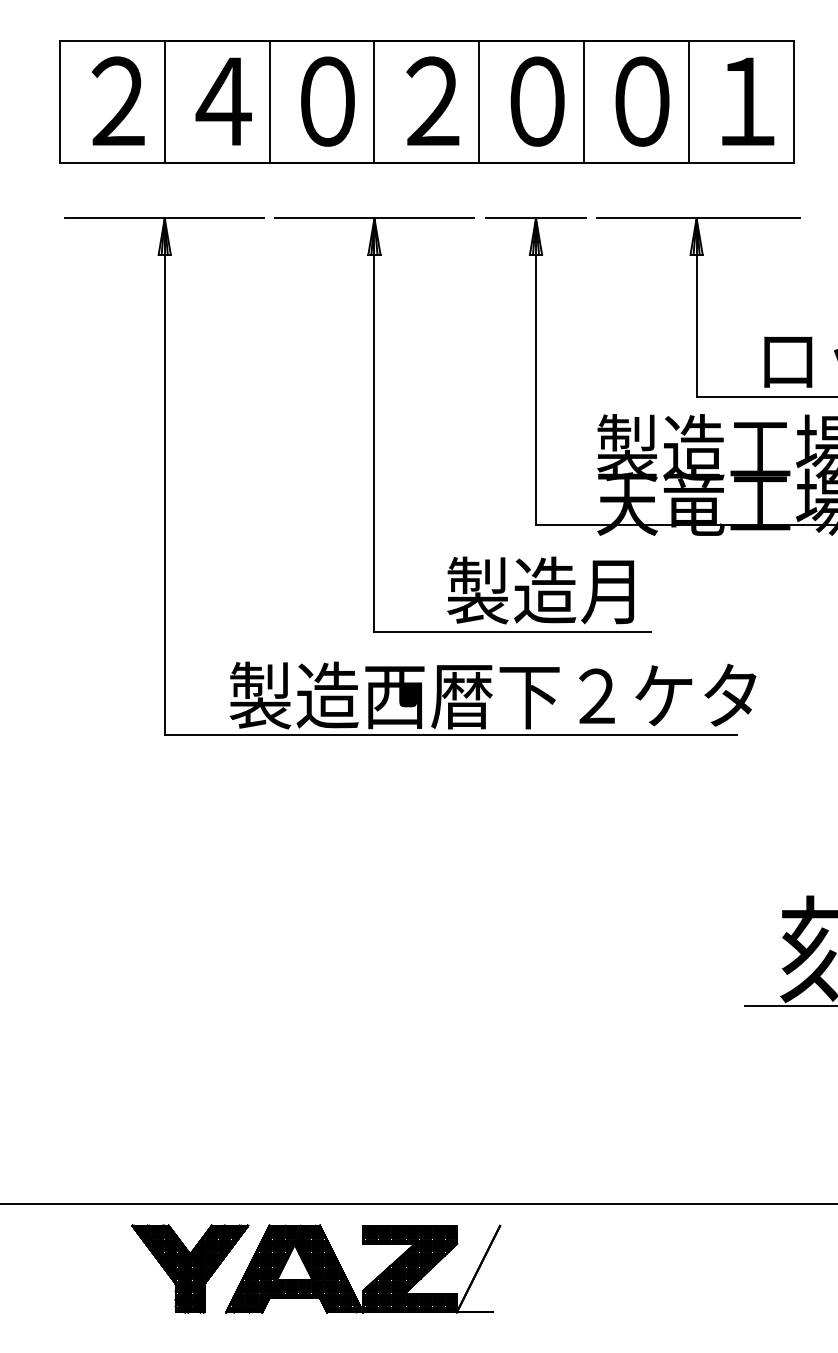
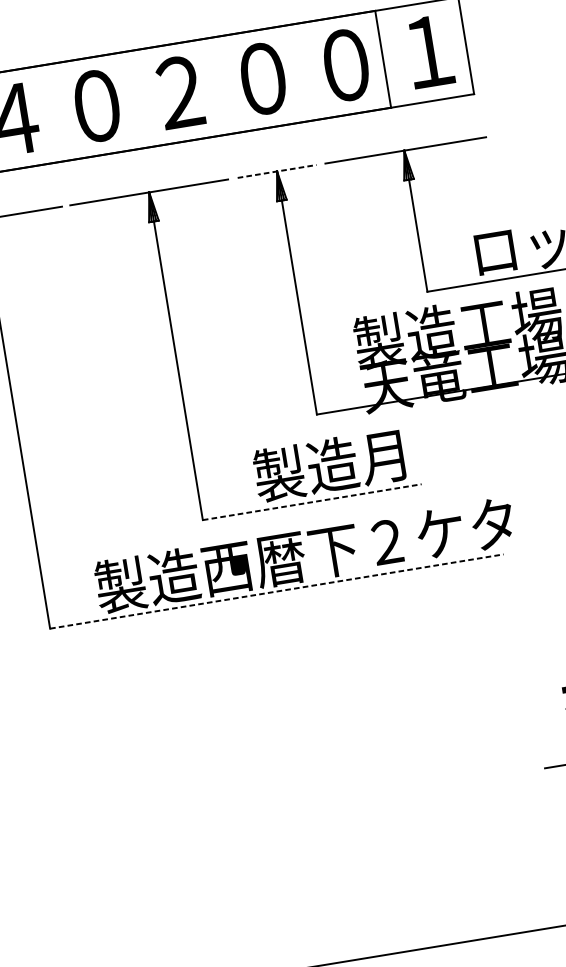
line: (269, 101) -> (50, 113), removed
line: (374, 101) -> (134, 99), removed
line: (479, 101) -> (217, 86), removed
line: (584, 101) -> (300, 72), removed
line: (536, 218) -> (277, 171), solid -> dashed
line: (513, 632) -> (313, 502), solid -> dashed
line: (451, 734) -> (277, 591), solid -> dashed

